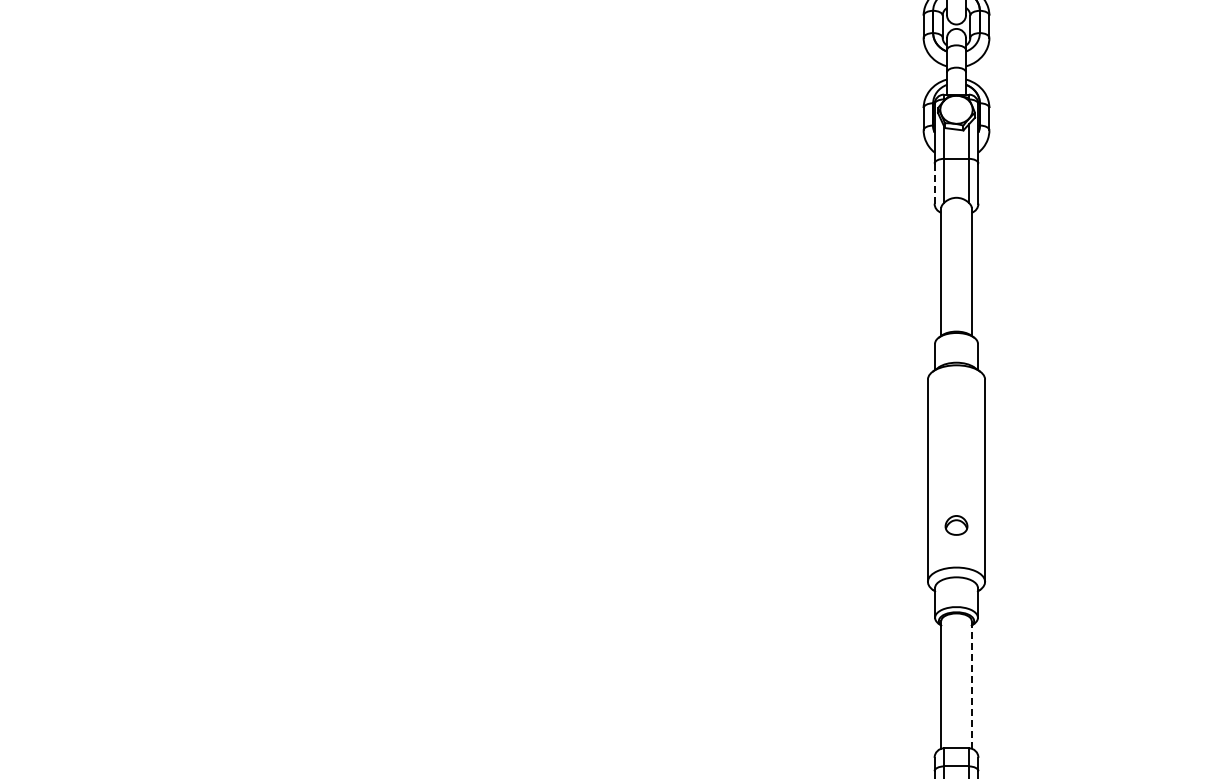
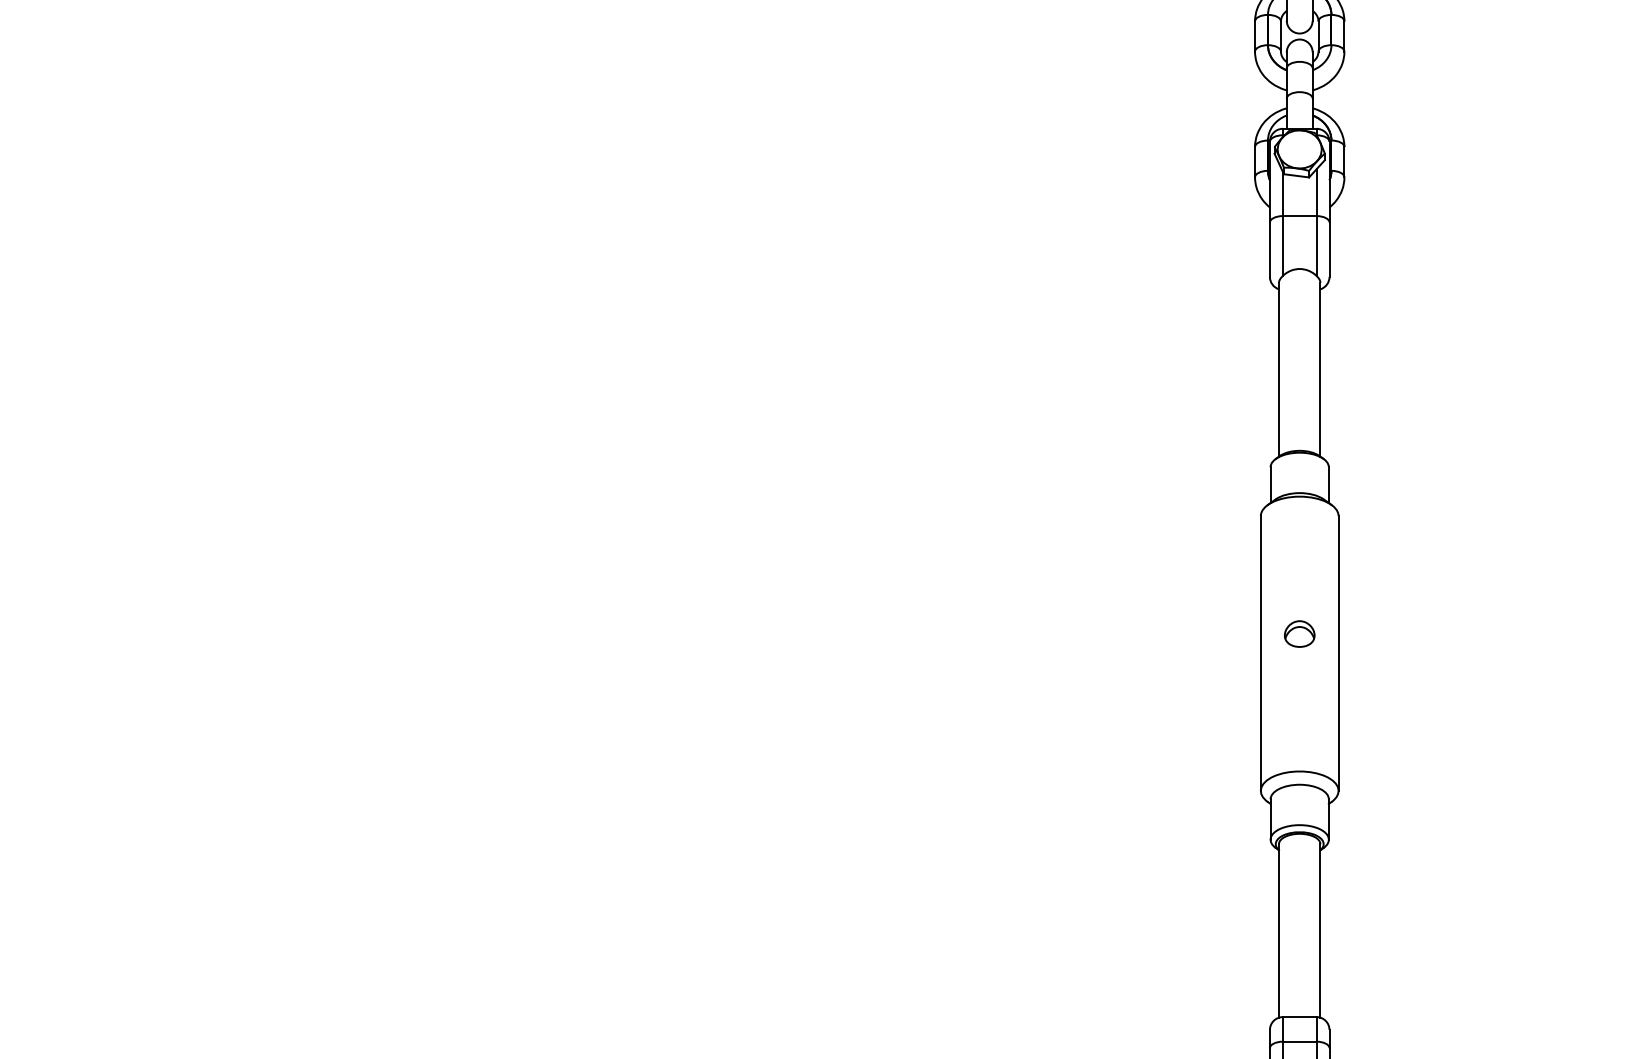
line: (934, 184) -> (1269, 250), dashed -> solid
part: (956, 525) -> (1299, 634), moved
line: (971, 684) -> (1320, 930), dashed -> solid

